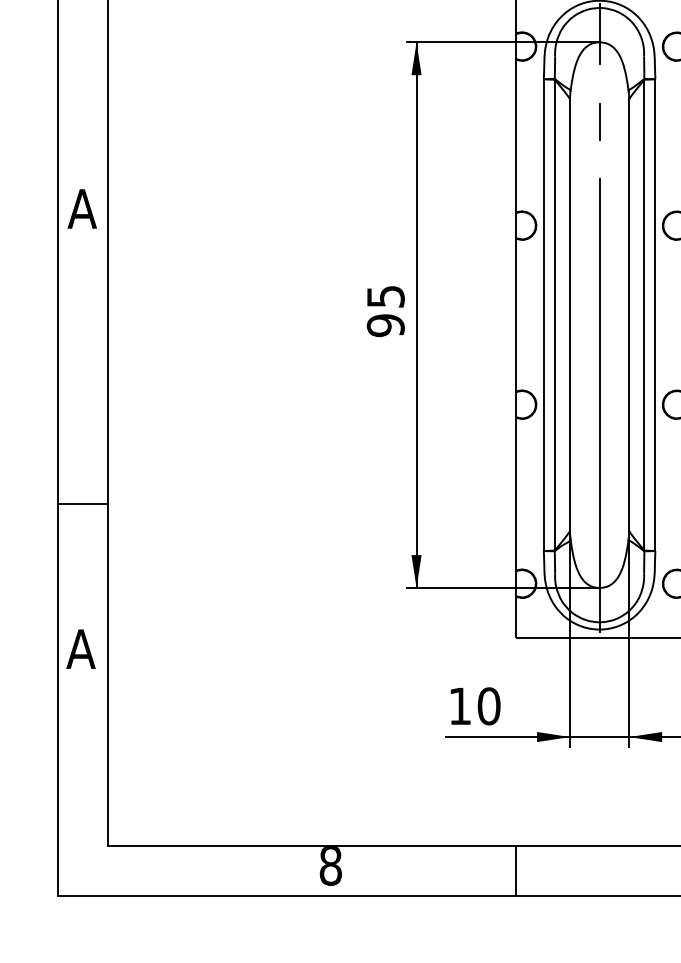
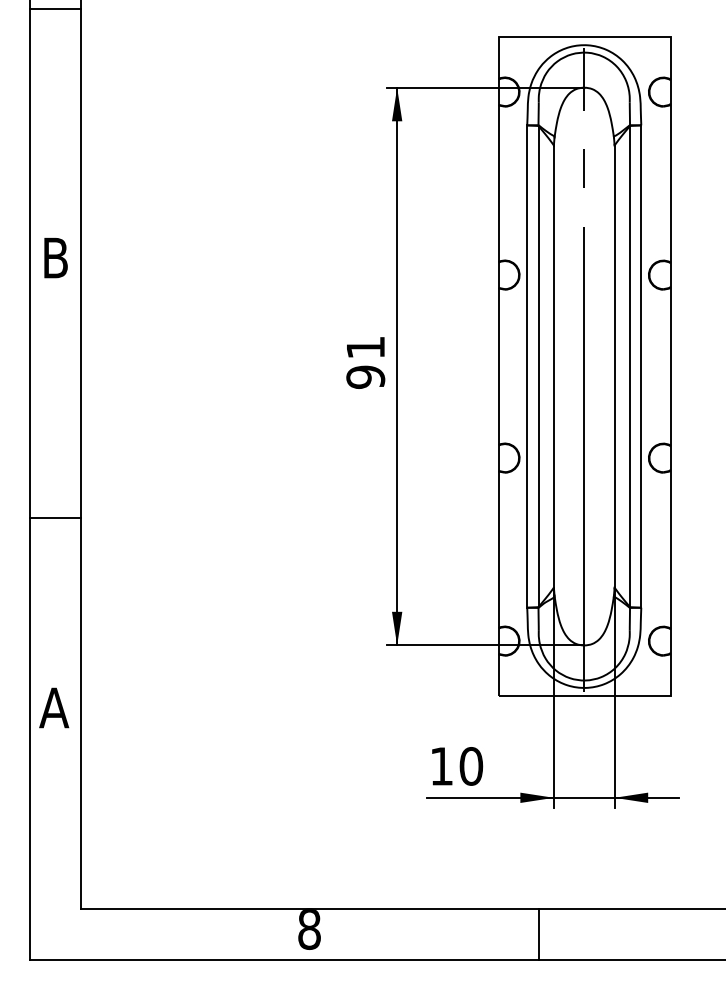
text: (82, 208) -> (55, 257), A -> B
text: (386, 296) -> (366, 347), 95 -> 91
line: (82, 503) -> (55, 517), moved
line: (515, 870) -> (538, 934), moved

